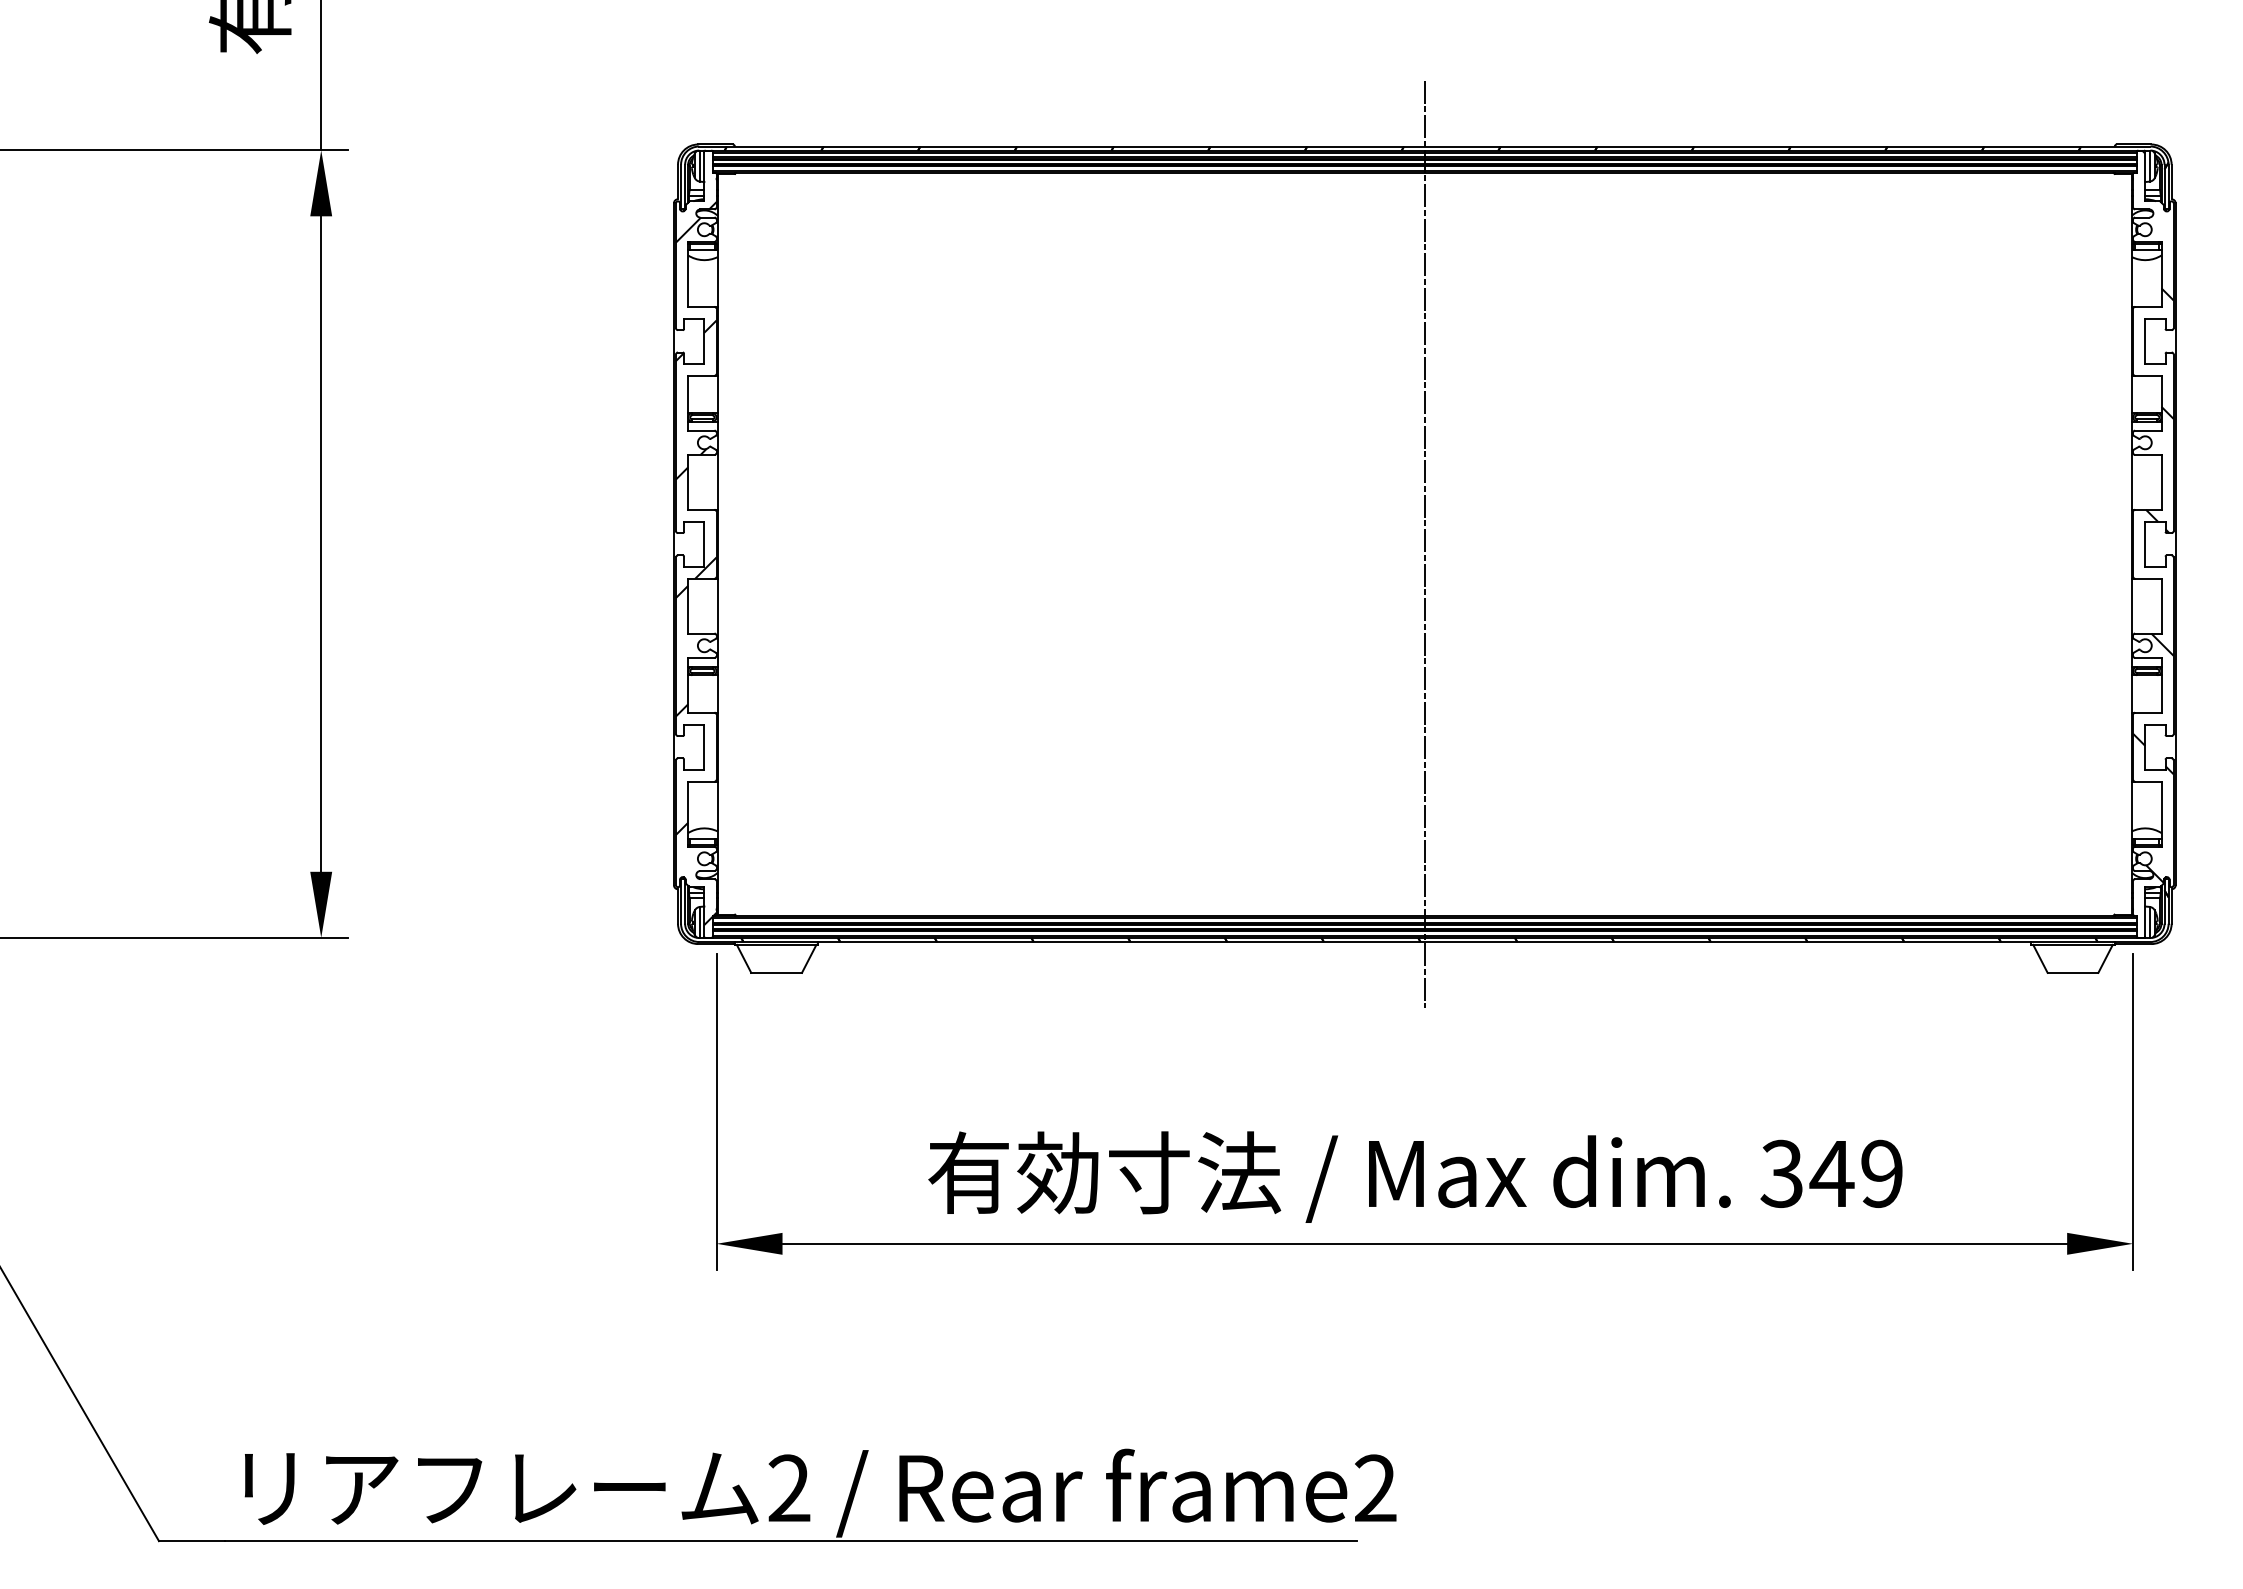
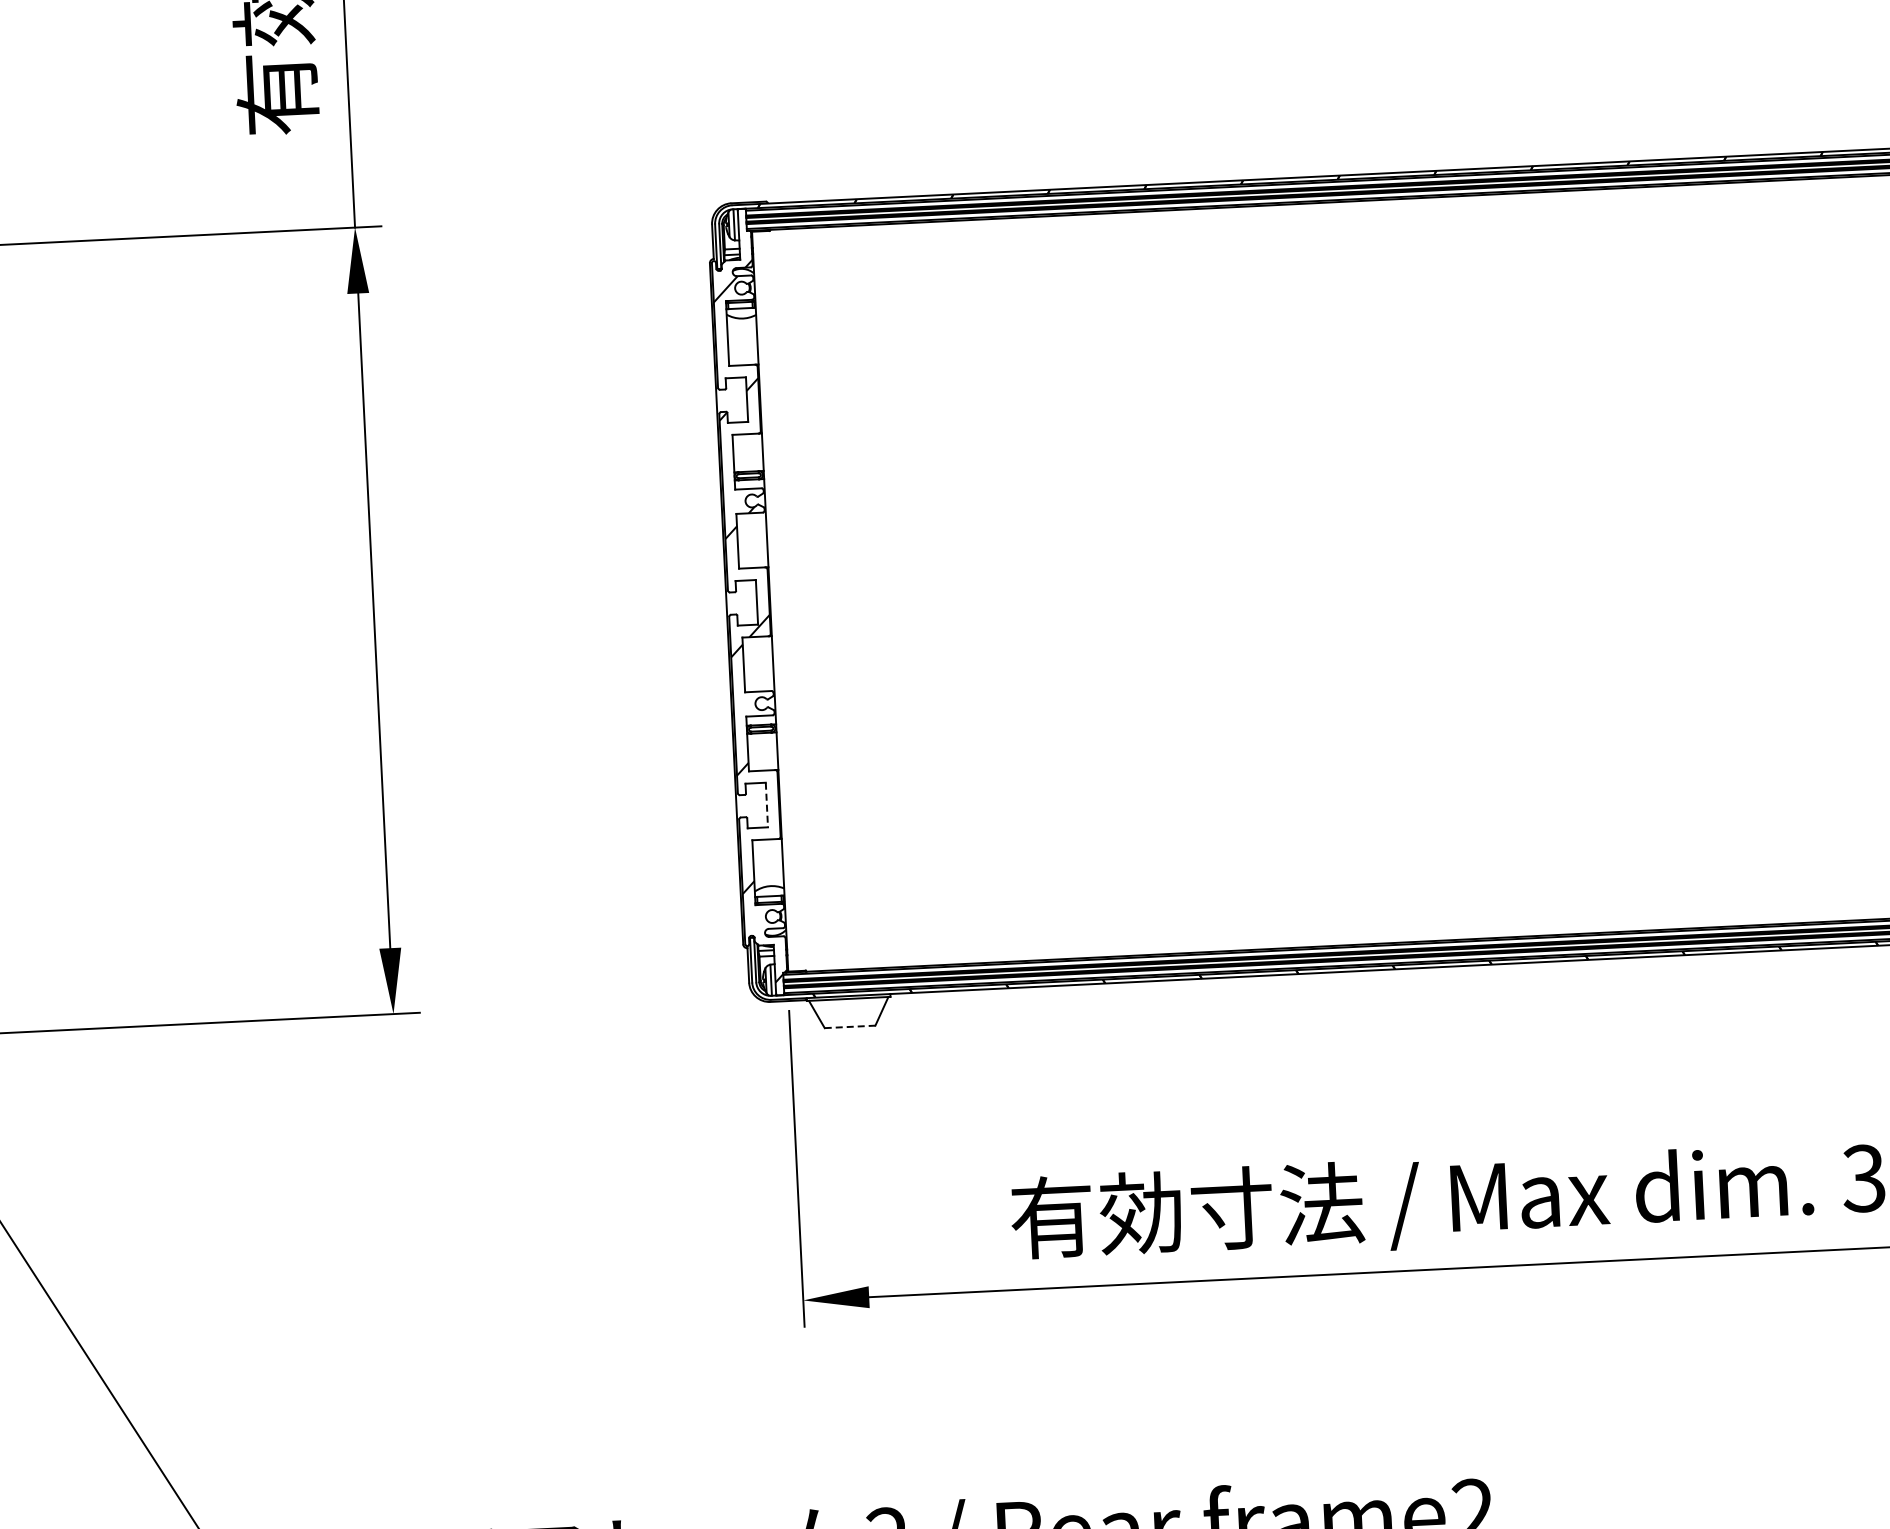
line: (1424, 544) -> (1476, 567), removed
line: (704, 747) -> (767, 805), solid -> dashed
line: (777, 972) -> (850, 1026), solid -> dashed

